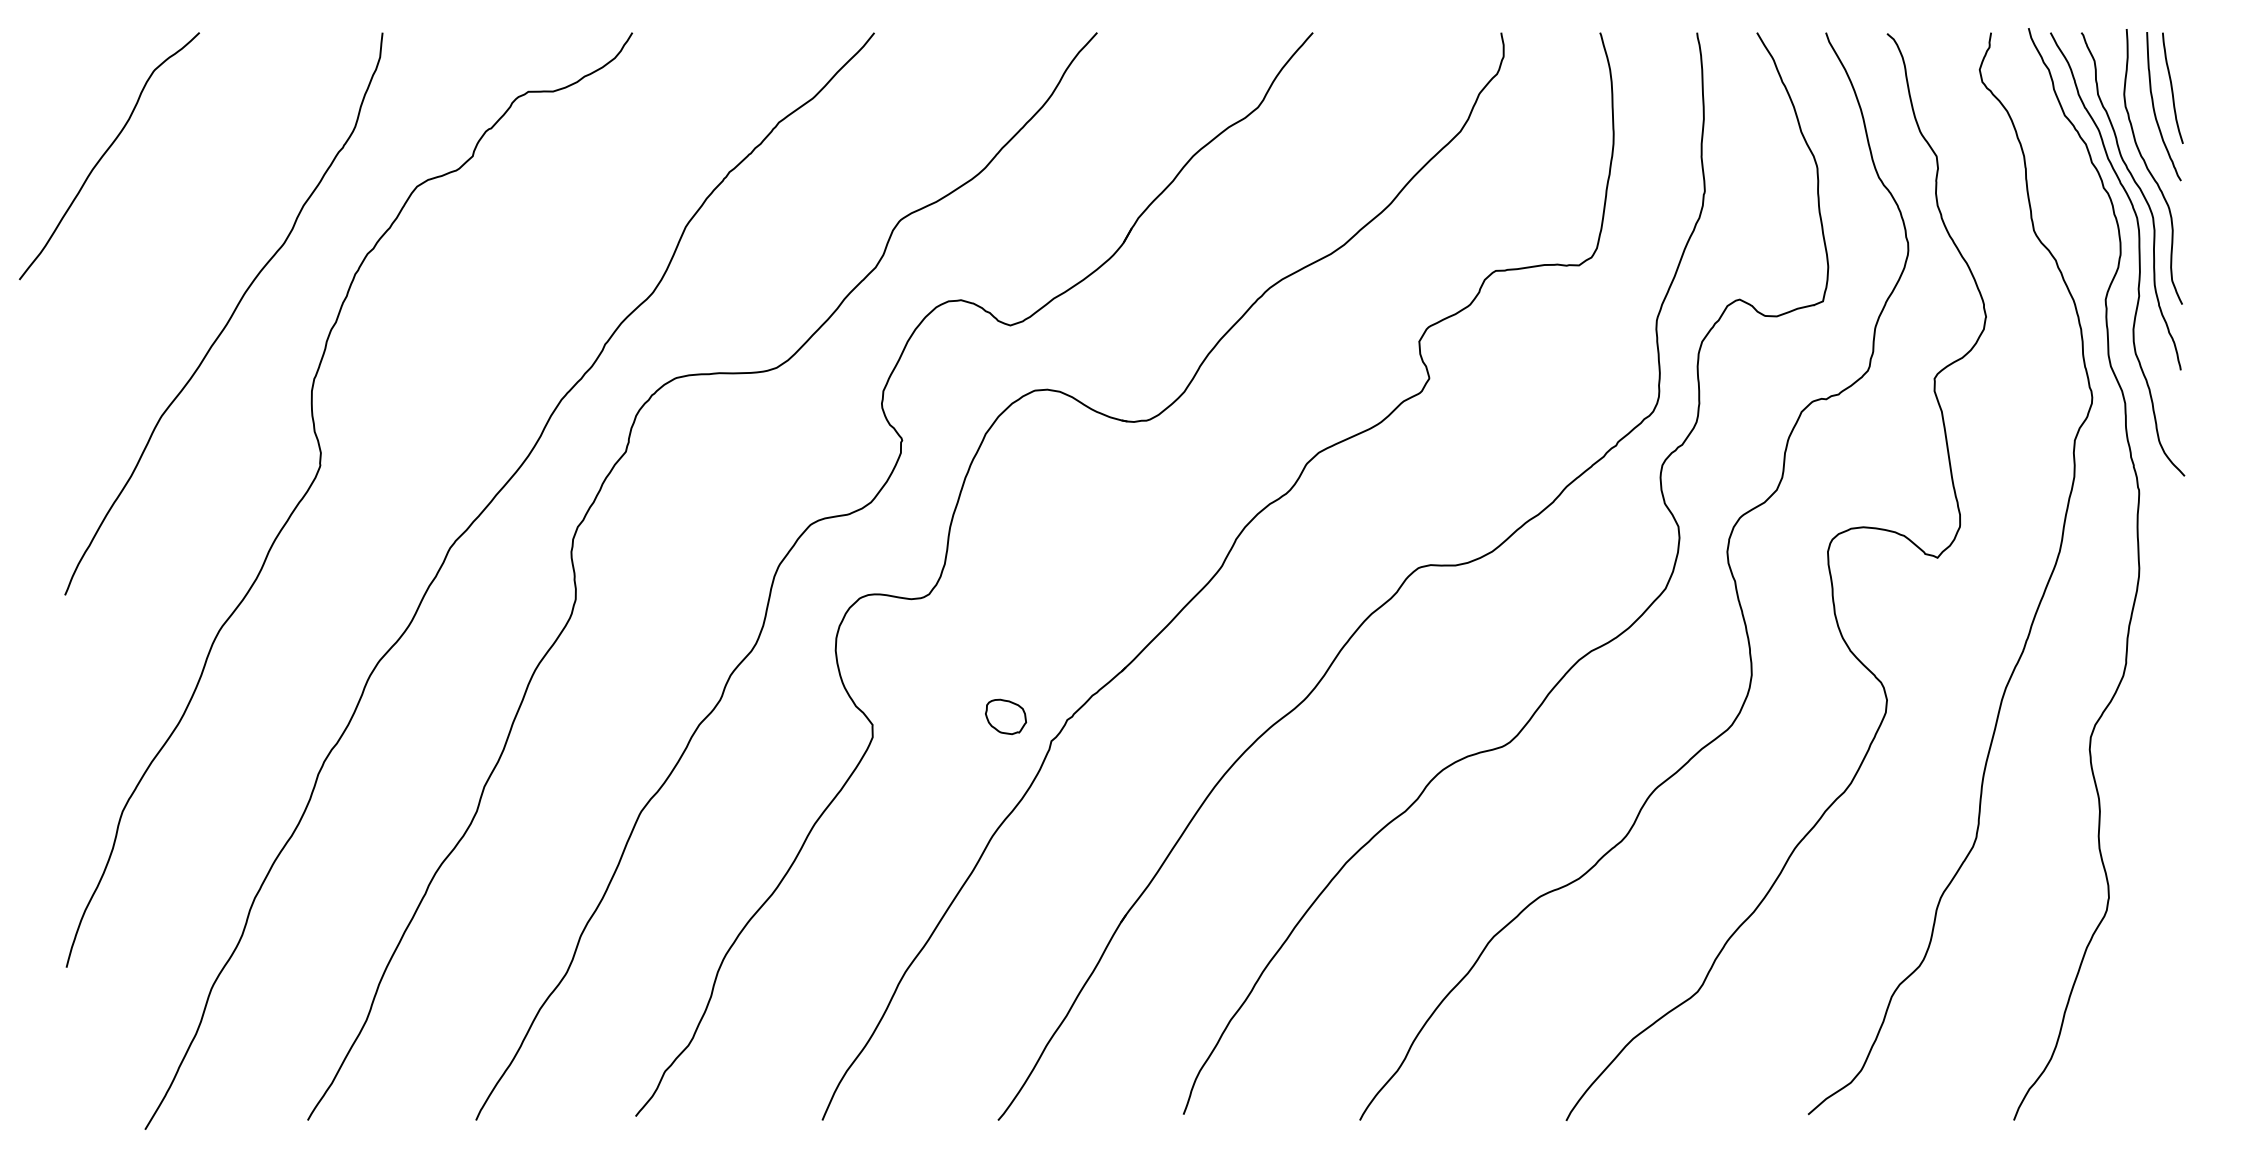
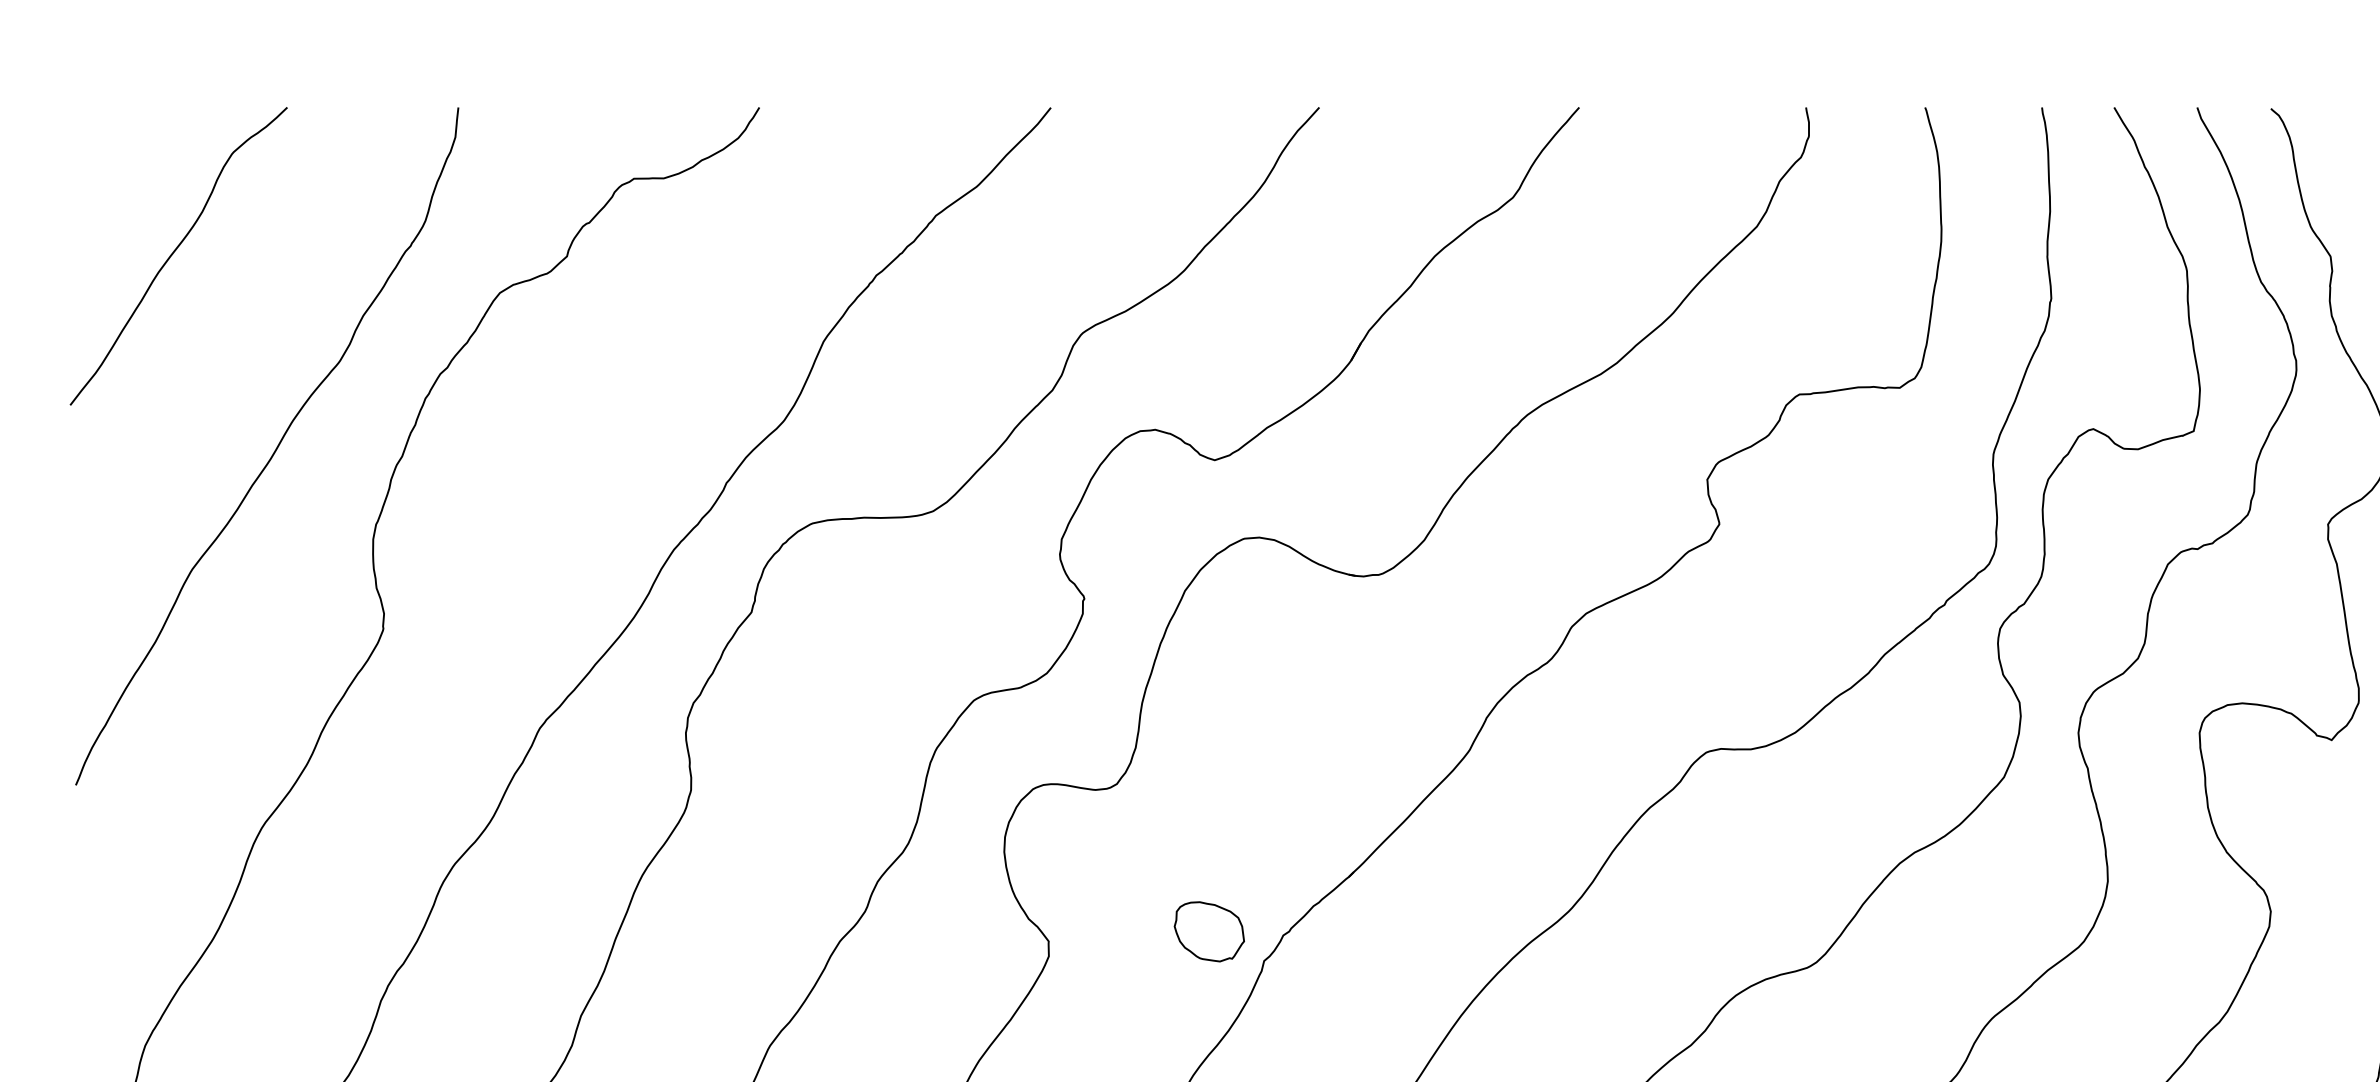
curve: (105, 154) -> (173, 254), moved
part: (1005, 716) -> (1208, 931), size x1.43

